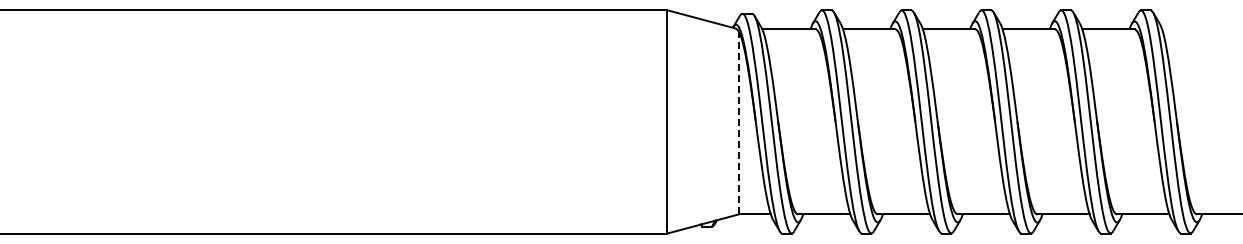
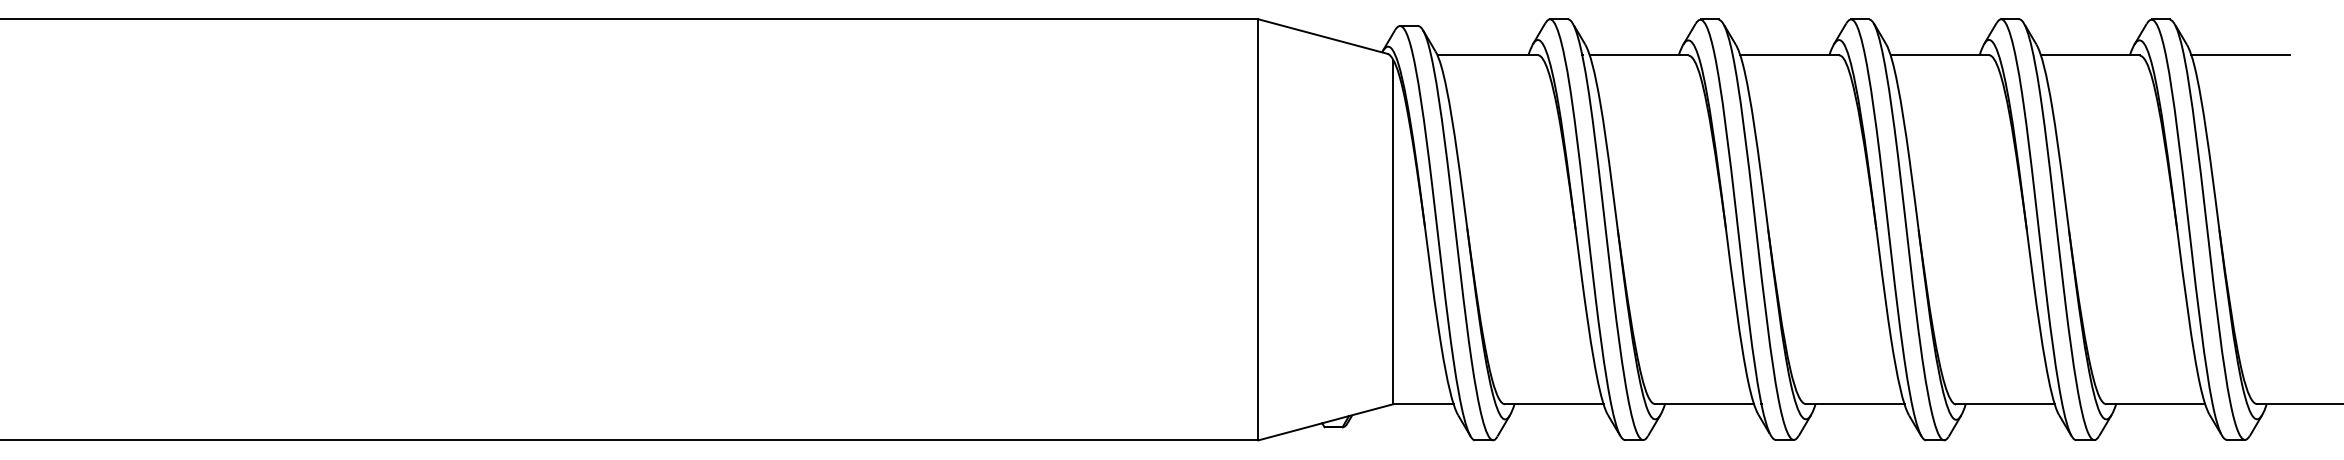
line: (1188, 29) -> (2241, 55), added
line: (738, 122) -> (1392, 230), dashed -> solid

